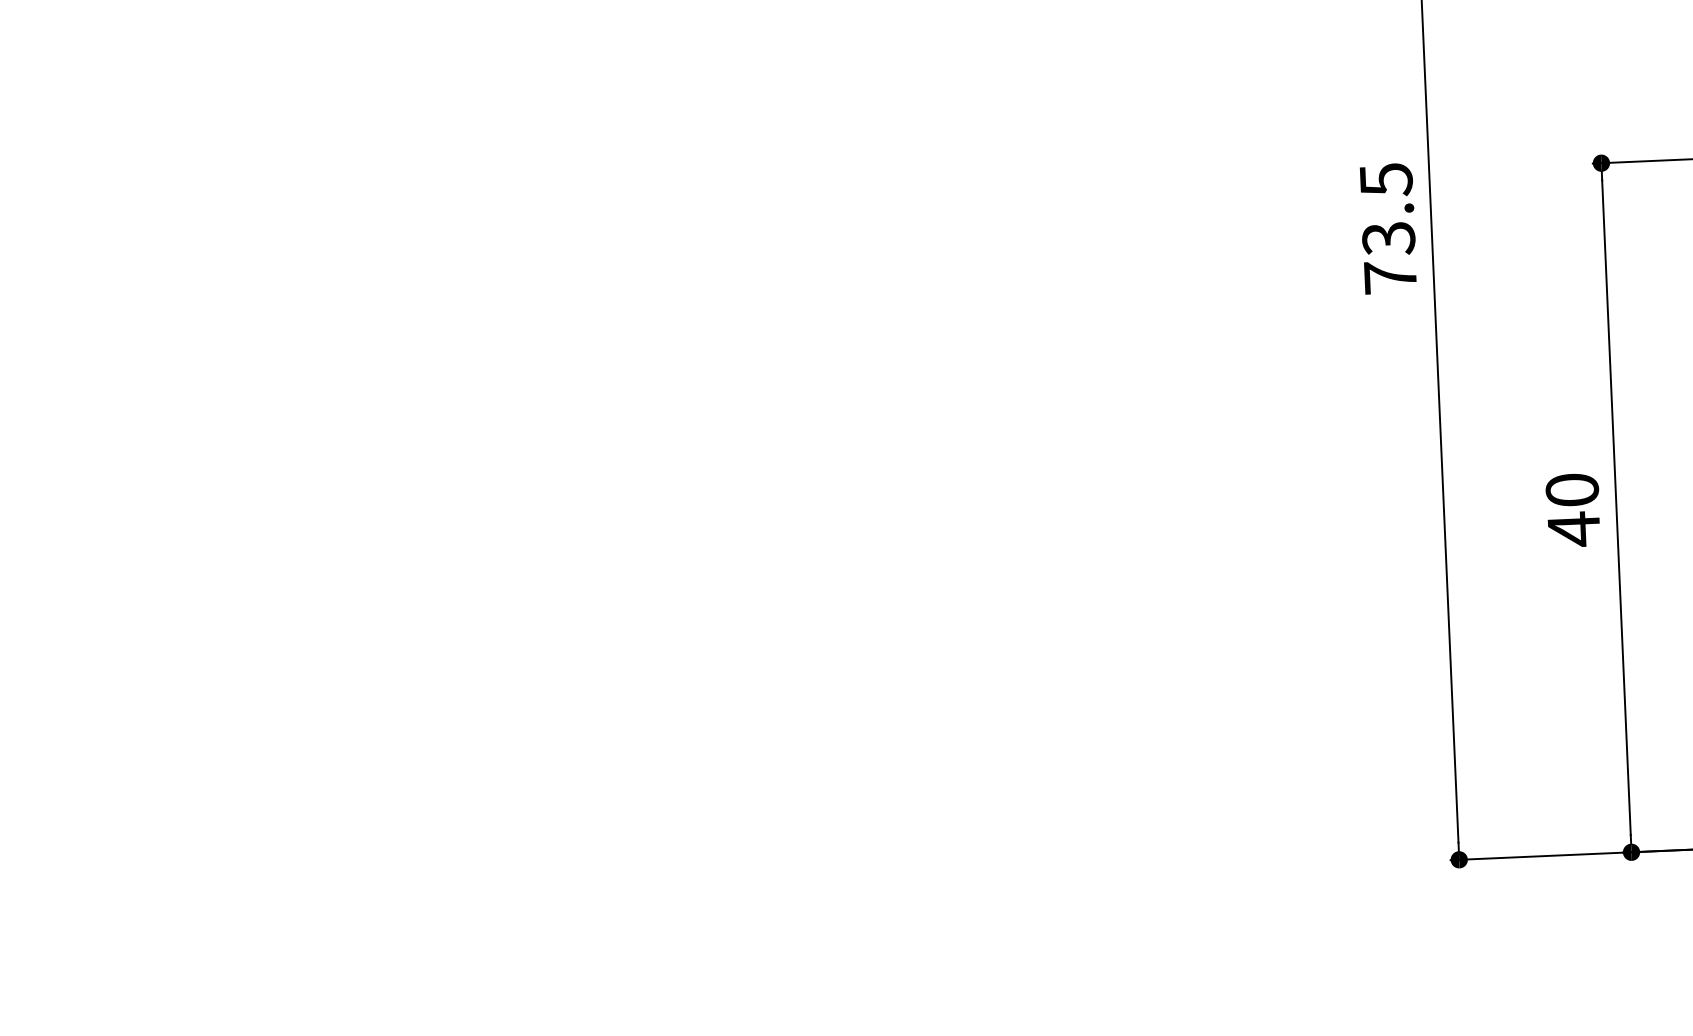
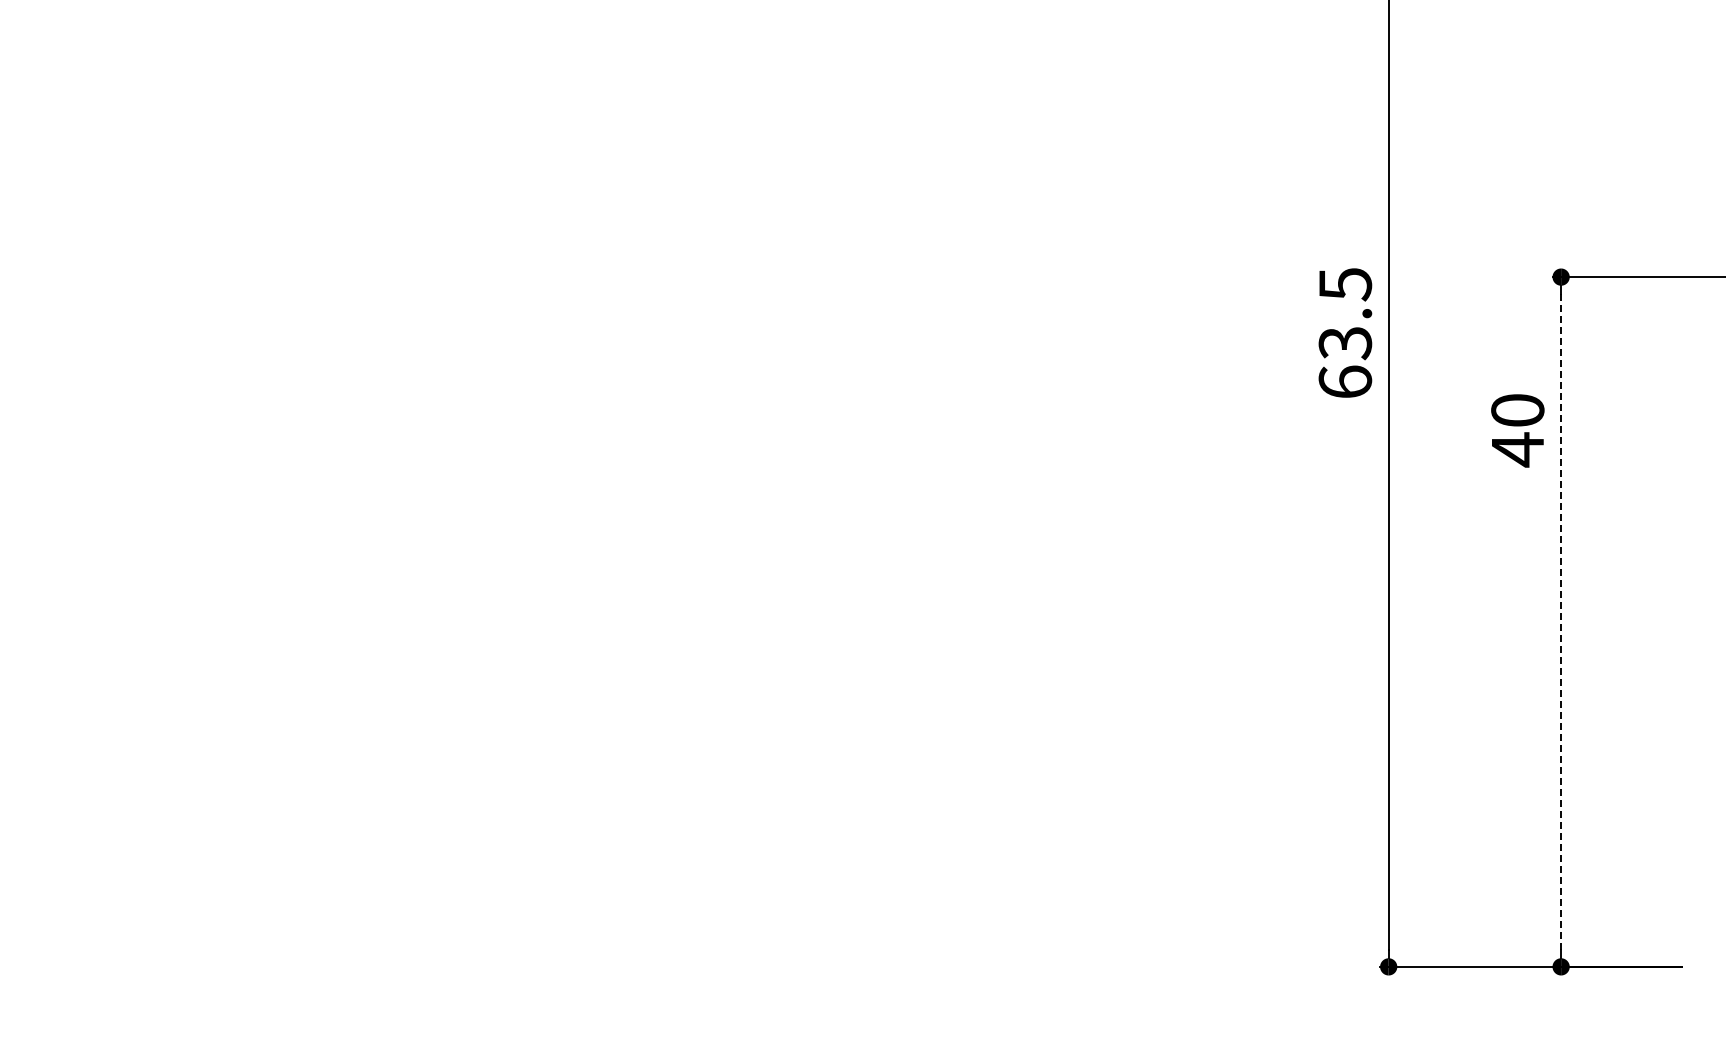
text: (1390, 276) -> (1345, 381), 73.5 -> 63.5
line: (1616, 508) -> (1561, 622), solid -> dashed
text: (1572, 510) -> (1517, 430), moved

